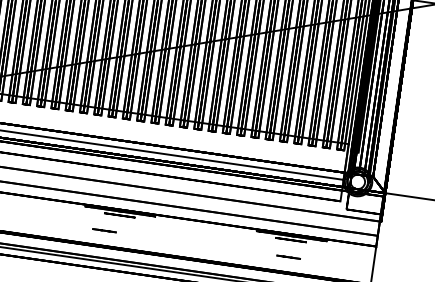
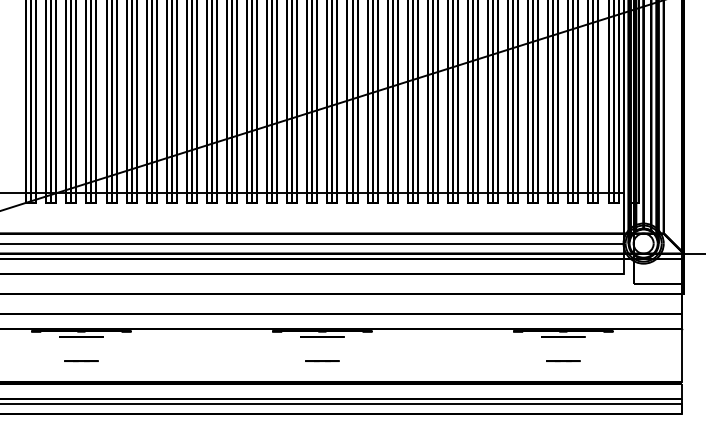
line: (104, 231) -> (322, 361), moved

